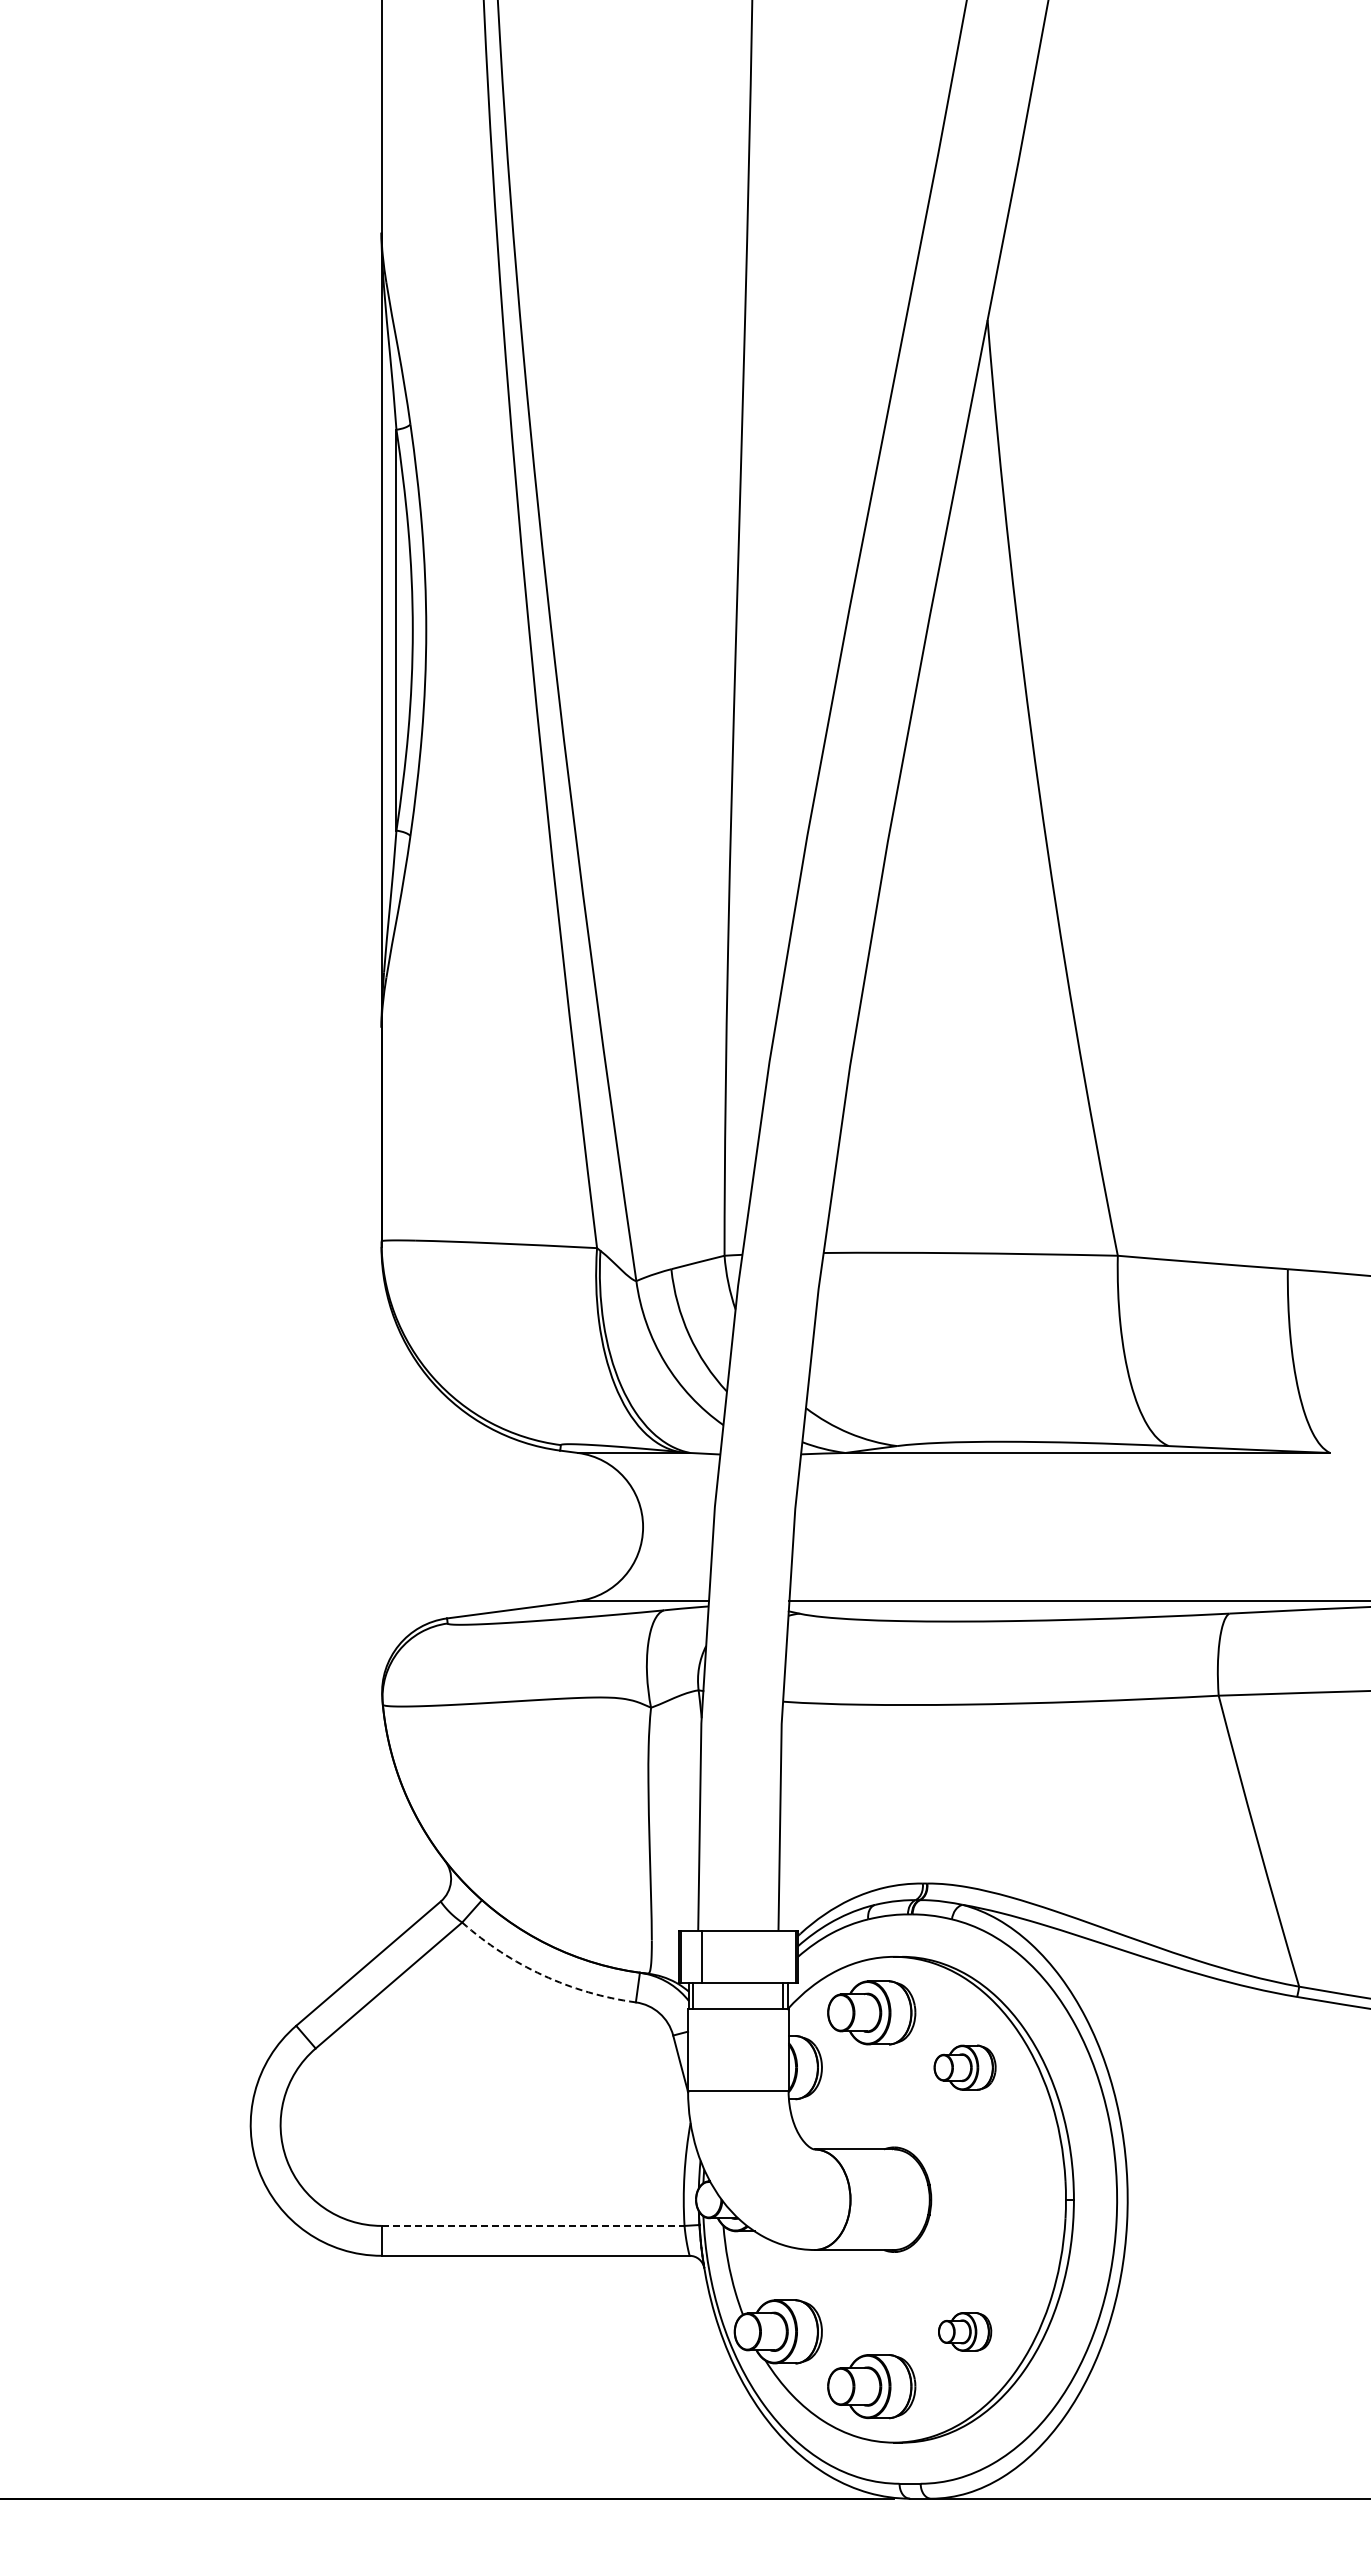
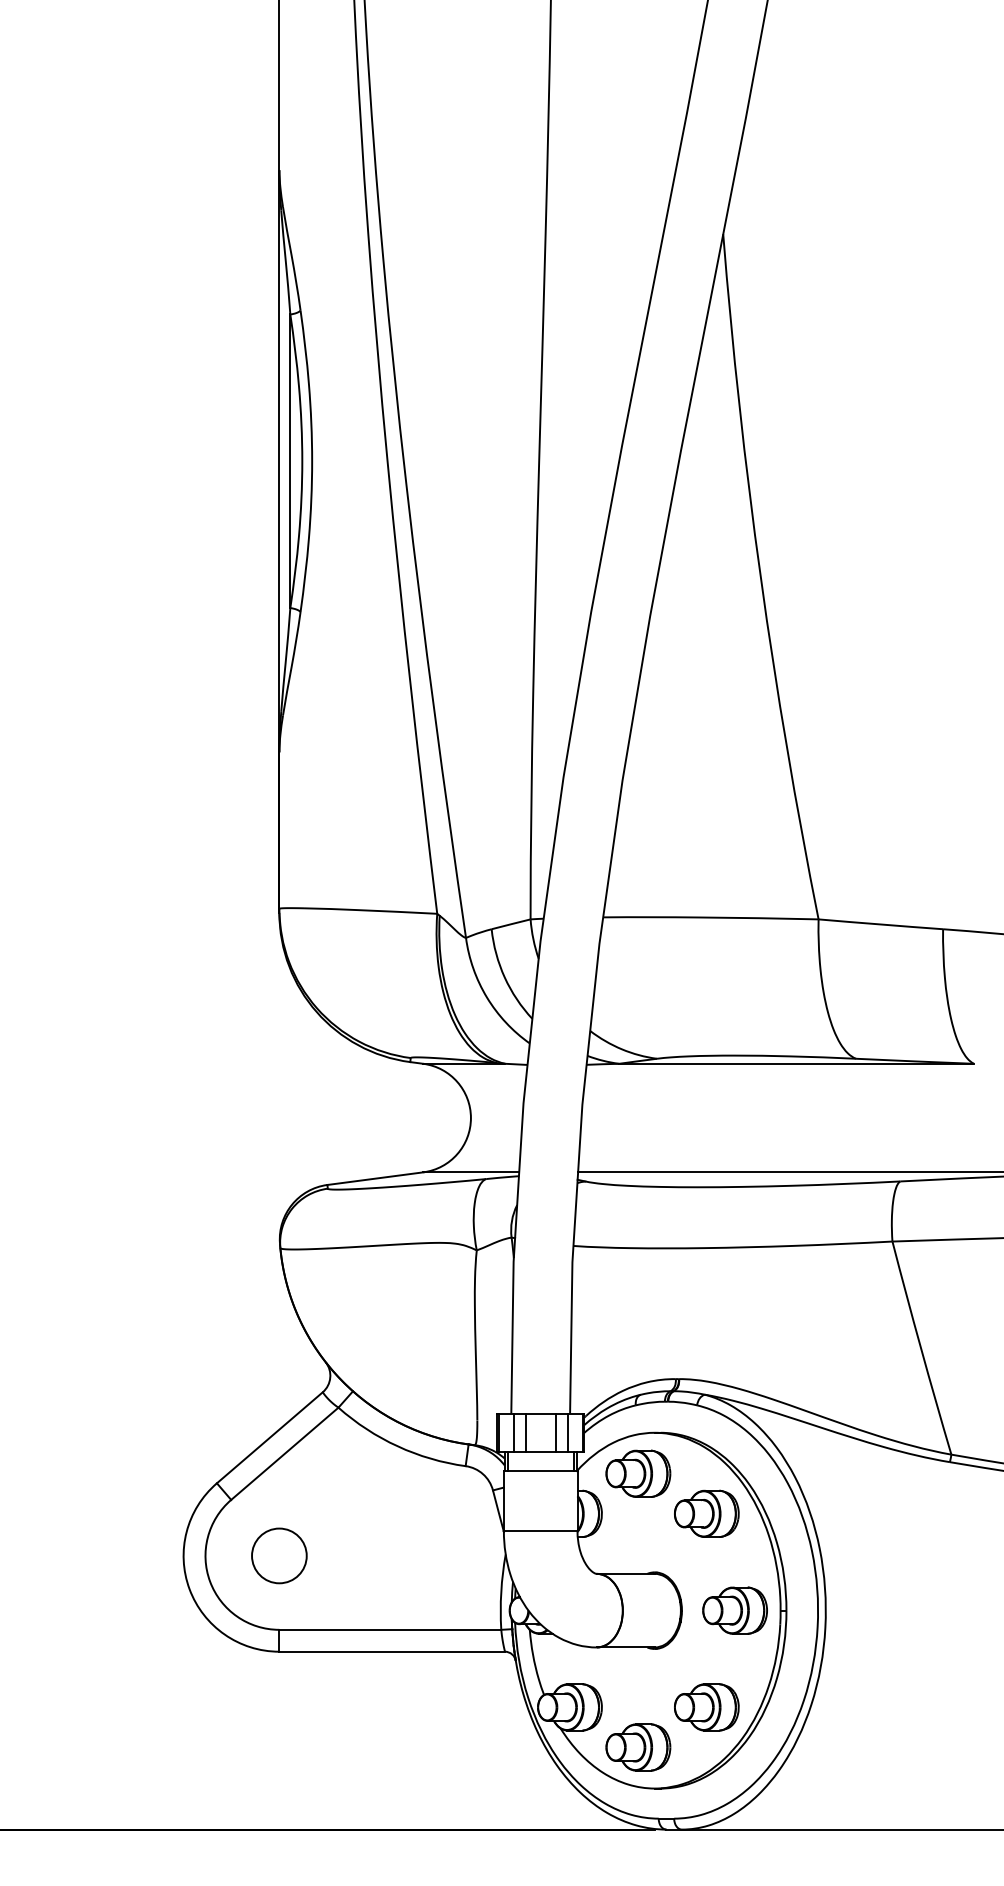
line: (717, 1956) -> (525, 1432), added
line: (758, 1956) -> (555, 1432), added
line: (775, 1956) -> (567, 1432), added
arc: (543, 1975) -> (398, 1446), dashed -> solid
part: (964, 2067) -> (706, 1513), size x1.43
circle: (381, 2124) -> (279, 1555), added
part: (1003, 2199) -> (734, 1610), added
line: (533, 2225) -> (390, 1629), dashed -> solid
part: (964, 2331) -> (706, 1707), size x1.67

